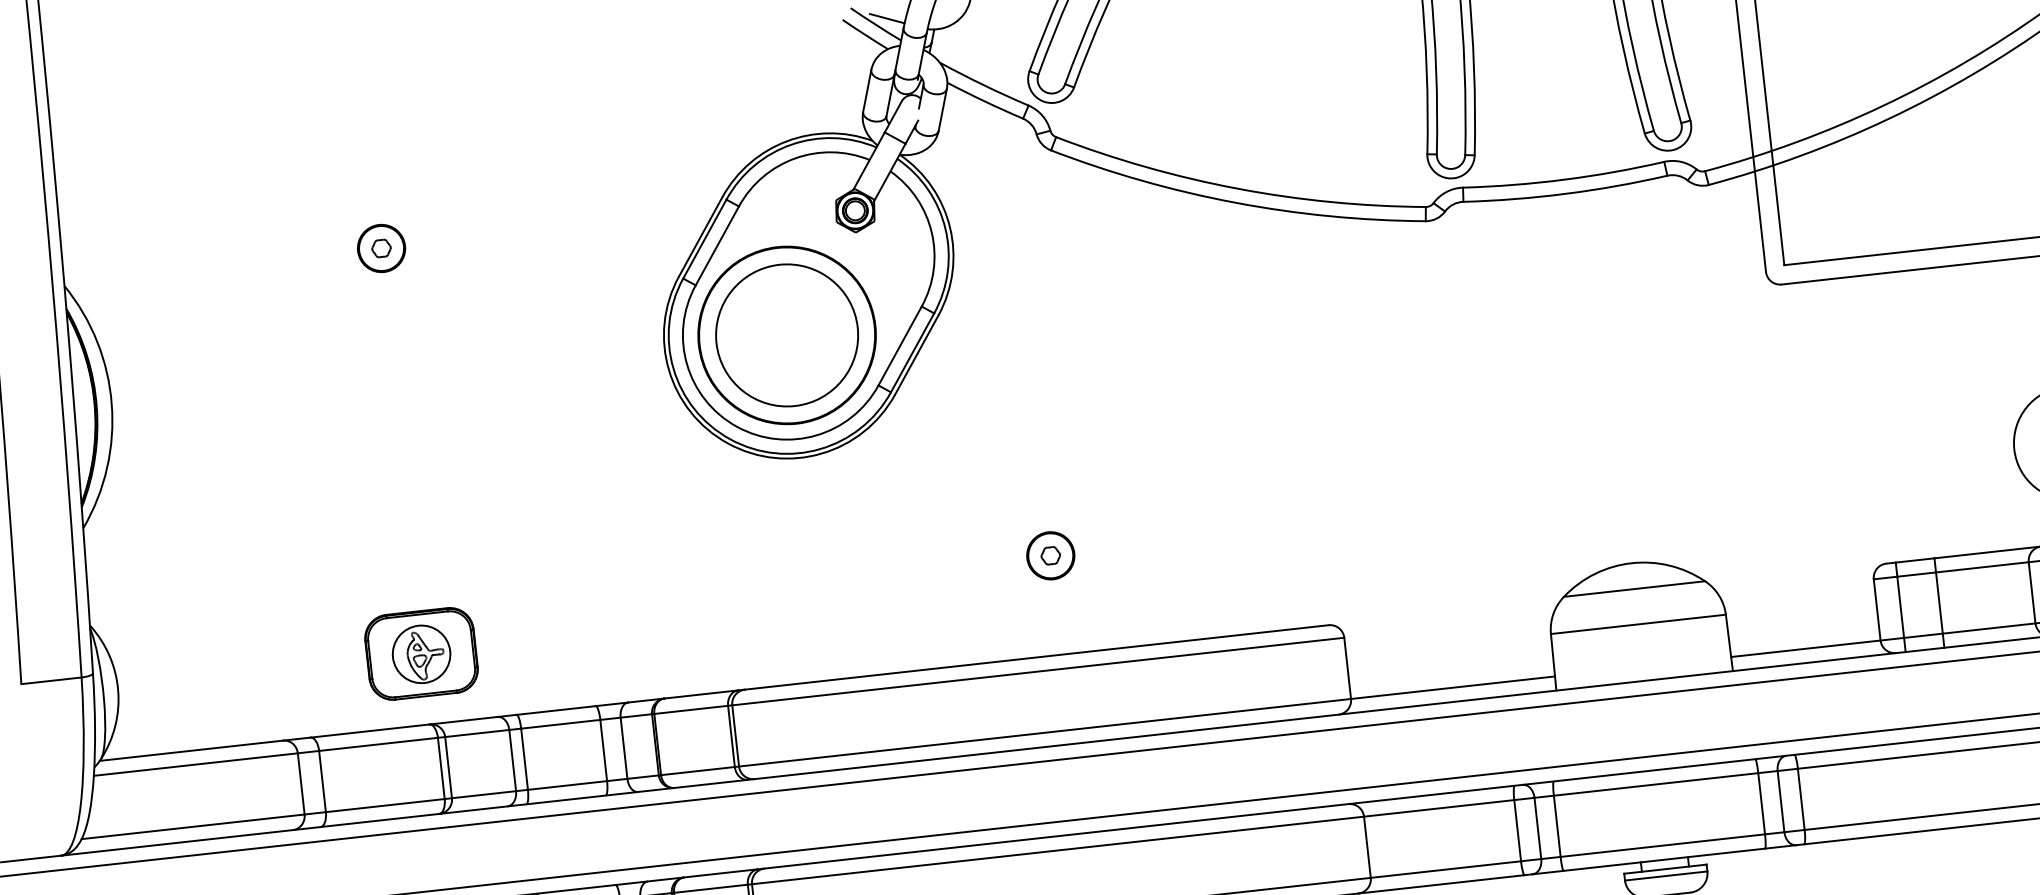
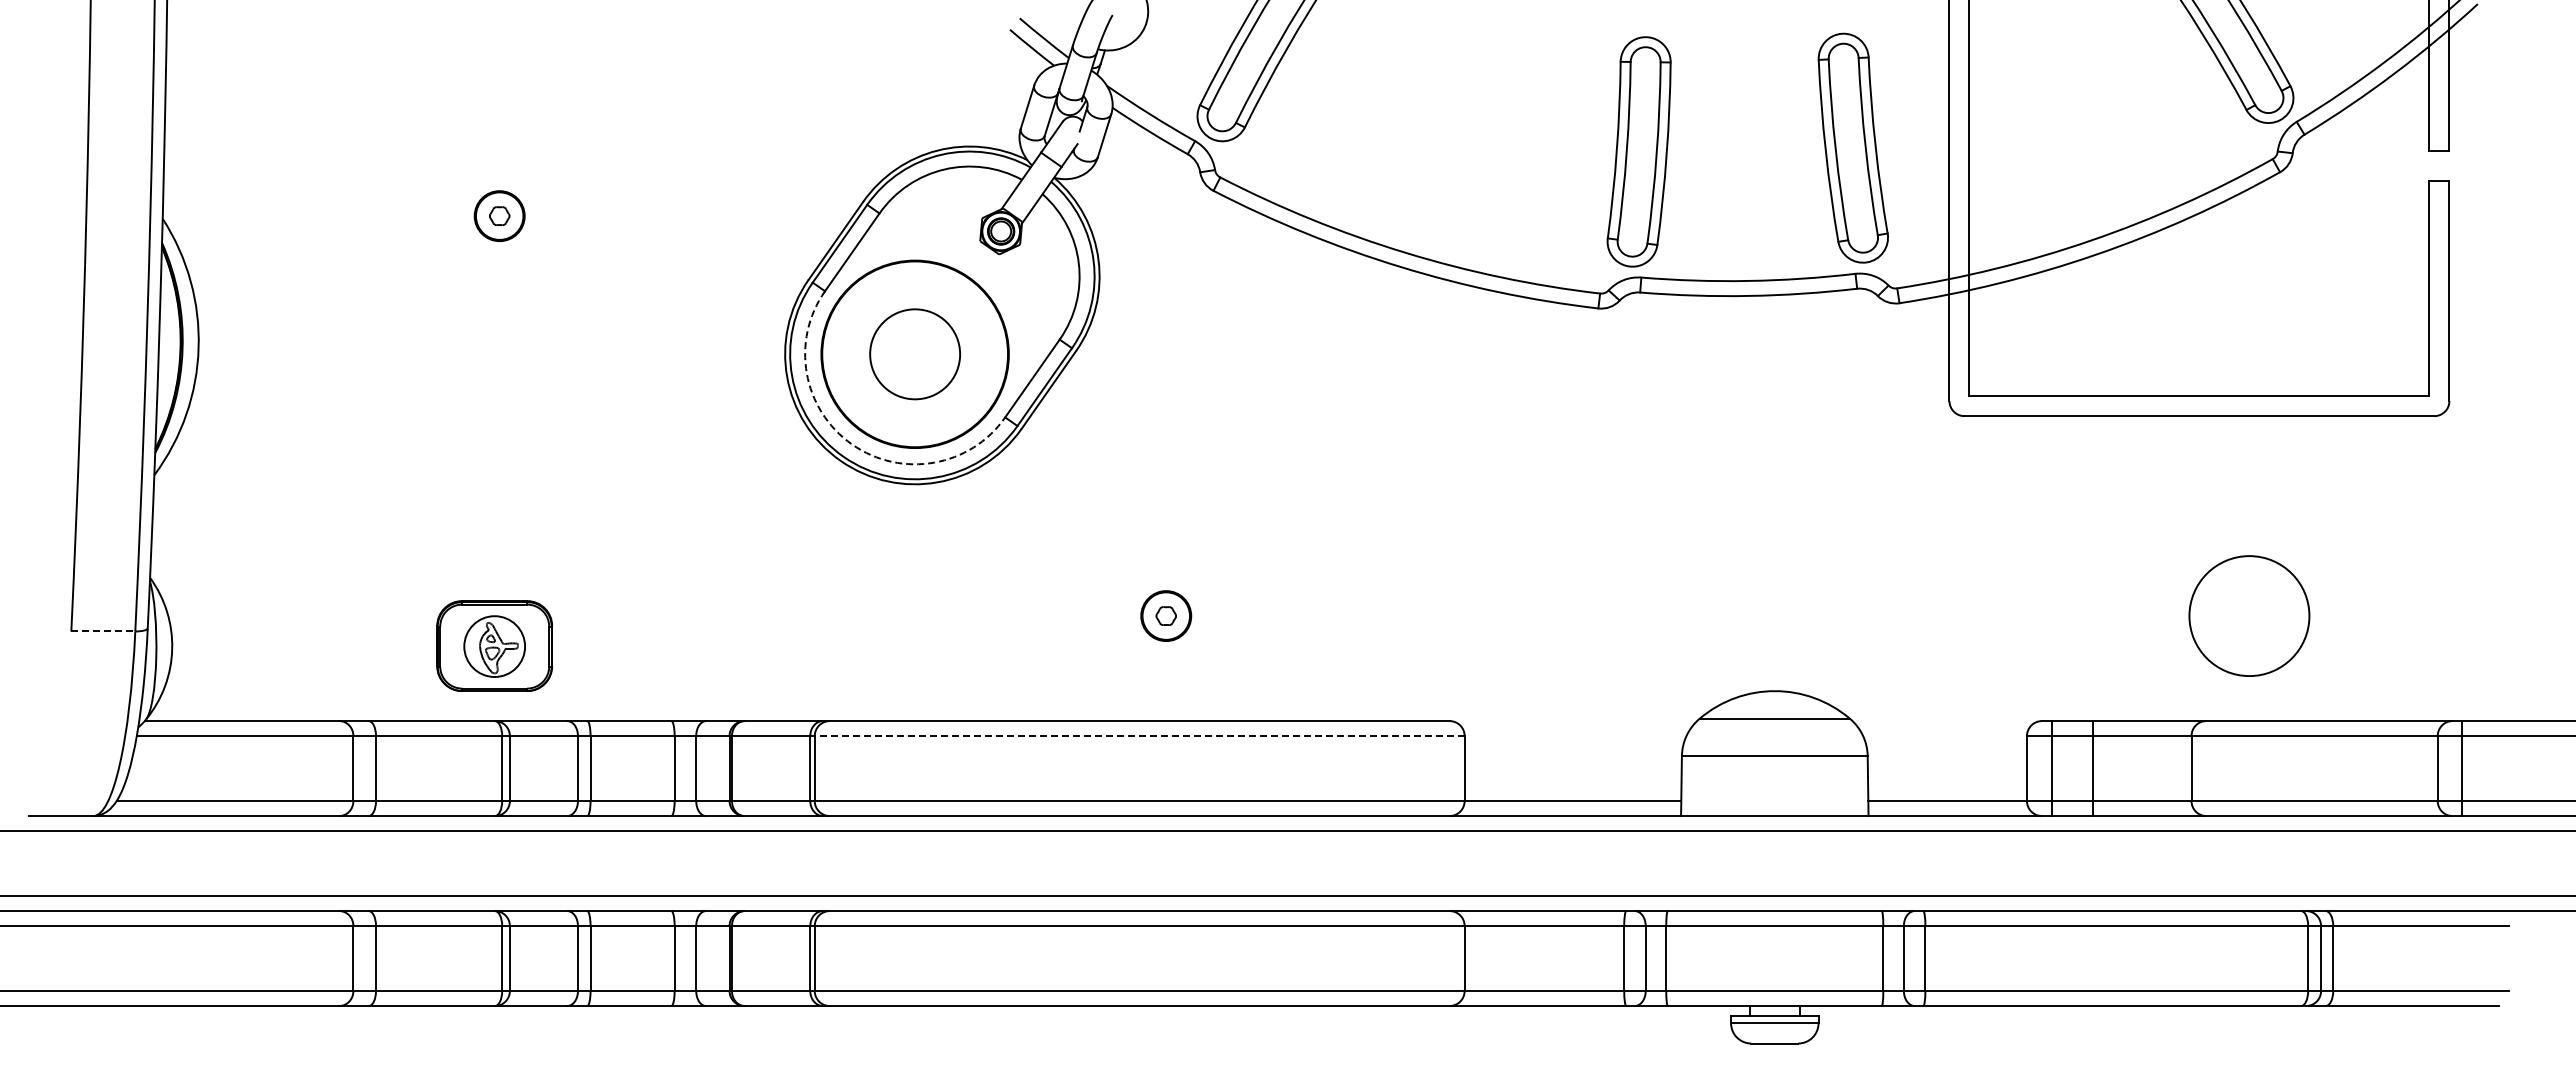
line: (886, 18) -> (1056, 33), removed
circle: (787, 335) -> (915, 354), size x0.6
arc: (737, 426) -> (852, 444), solid -> dashed
line: (1038, 671) -> (1139, 736), solid -> dashed
line: (51, 680) -> (103, 631), solid -> dashed

